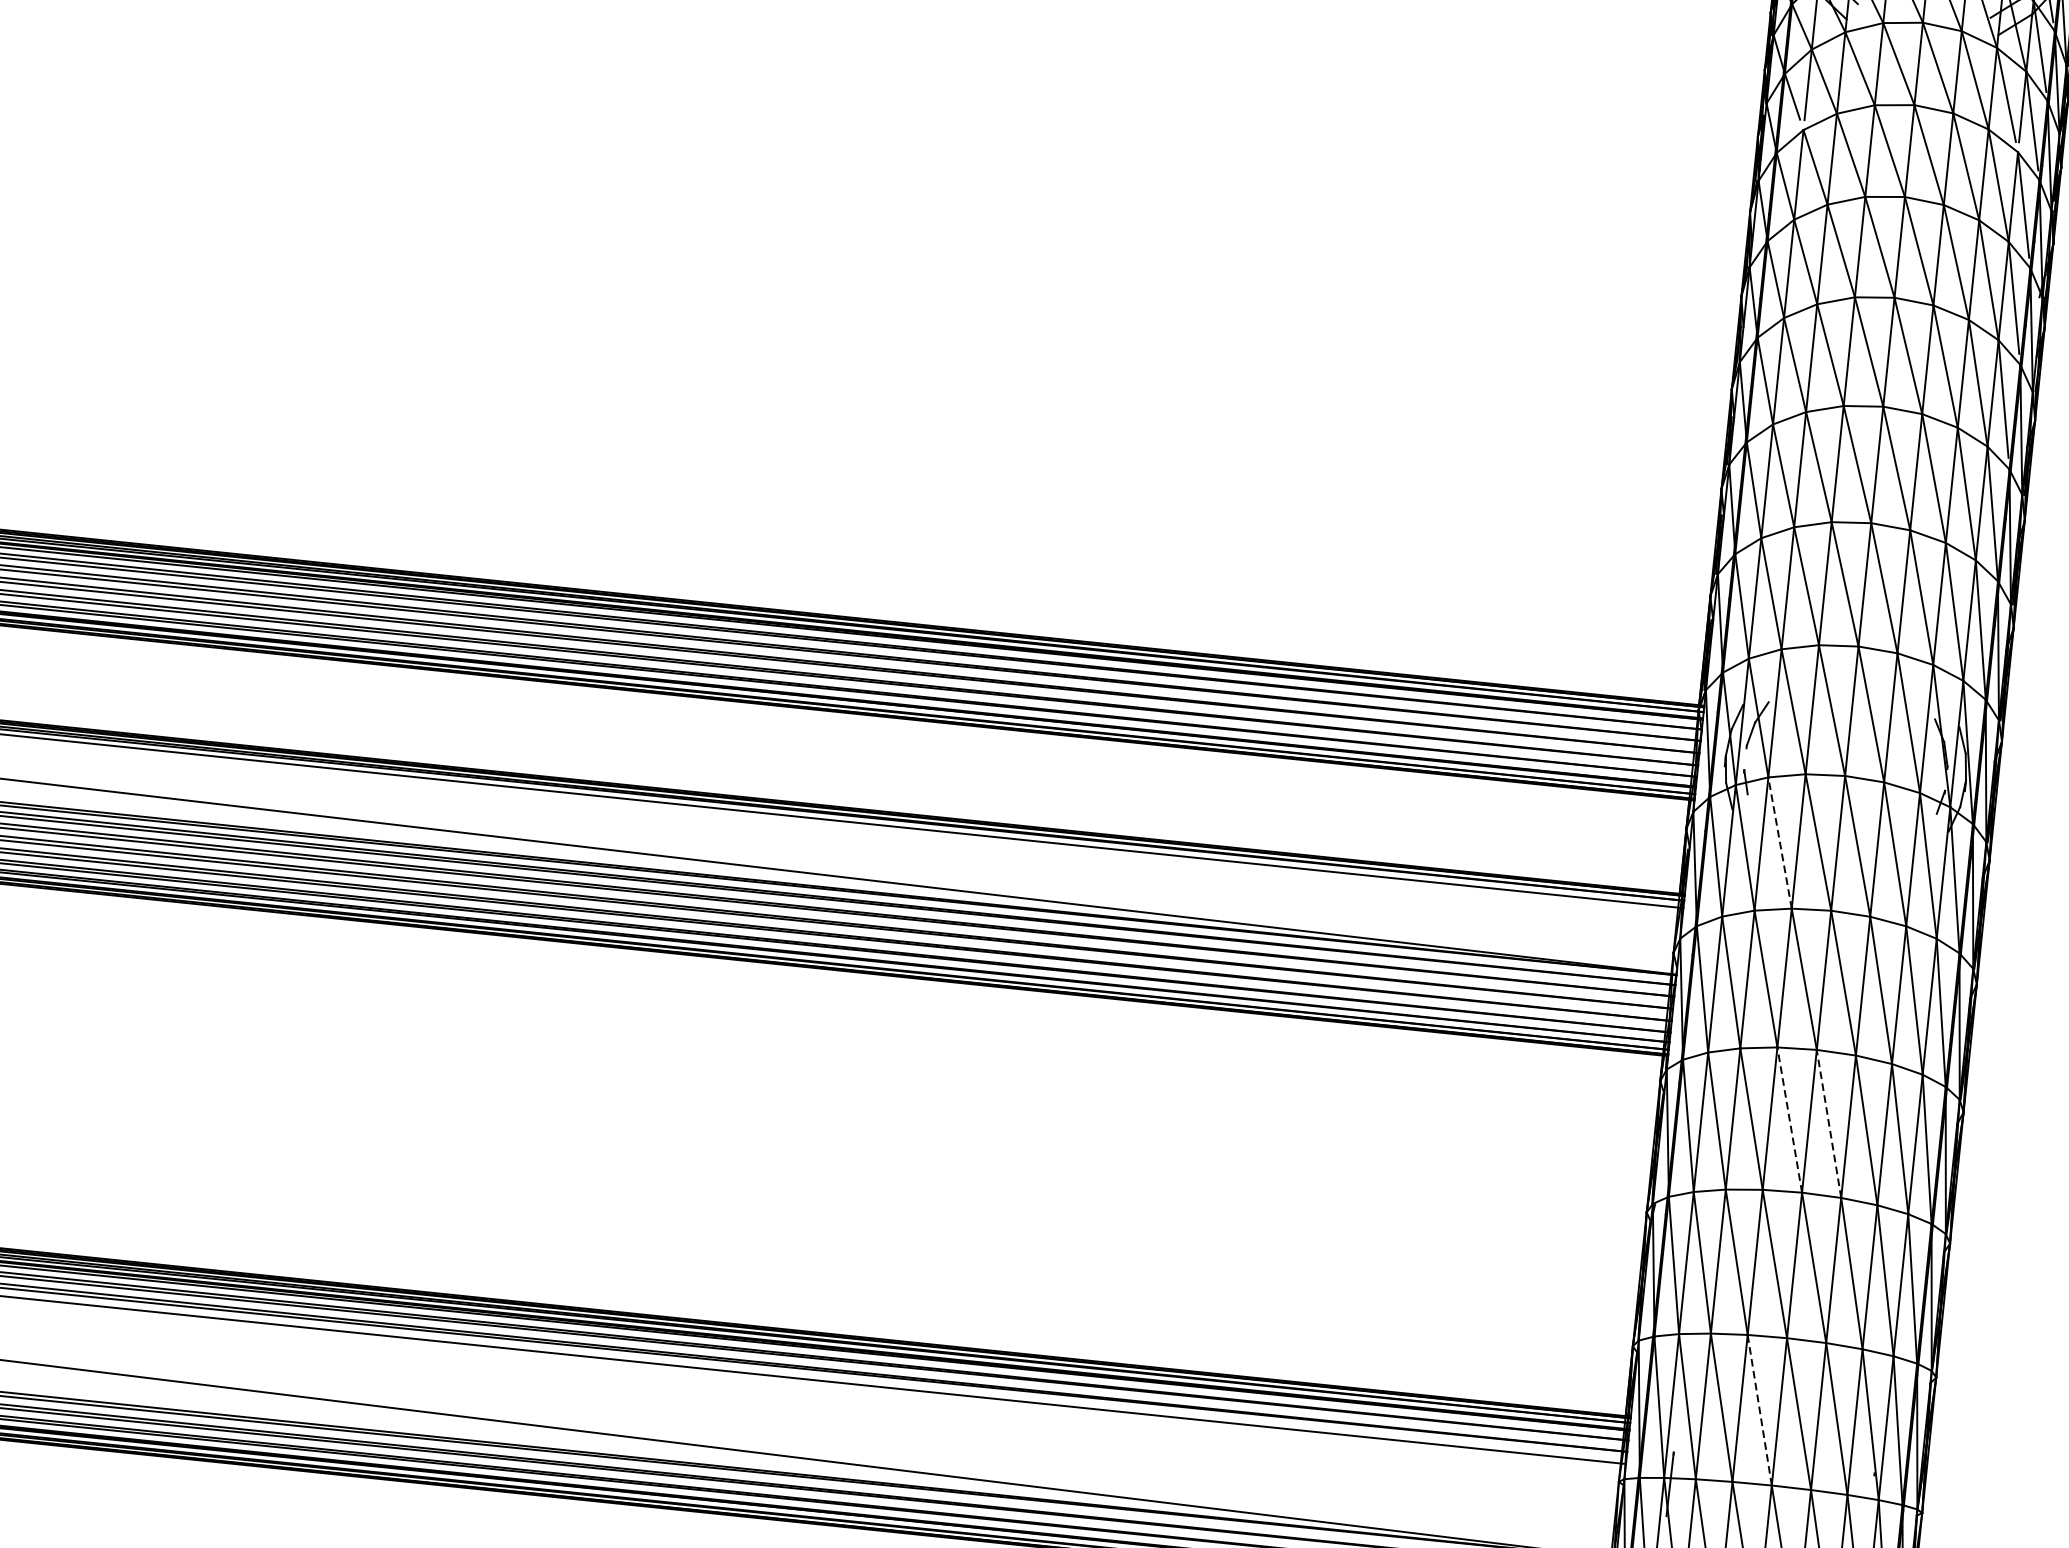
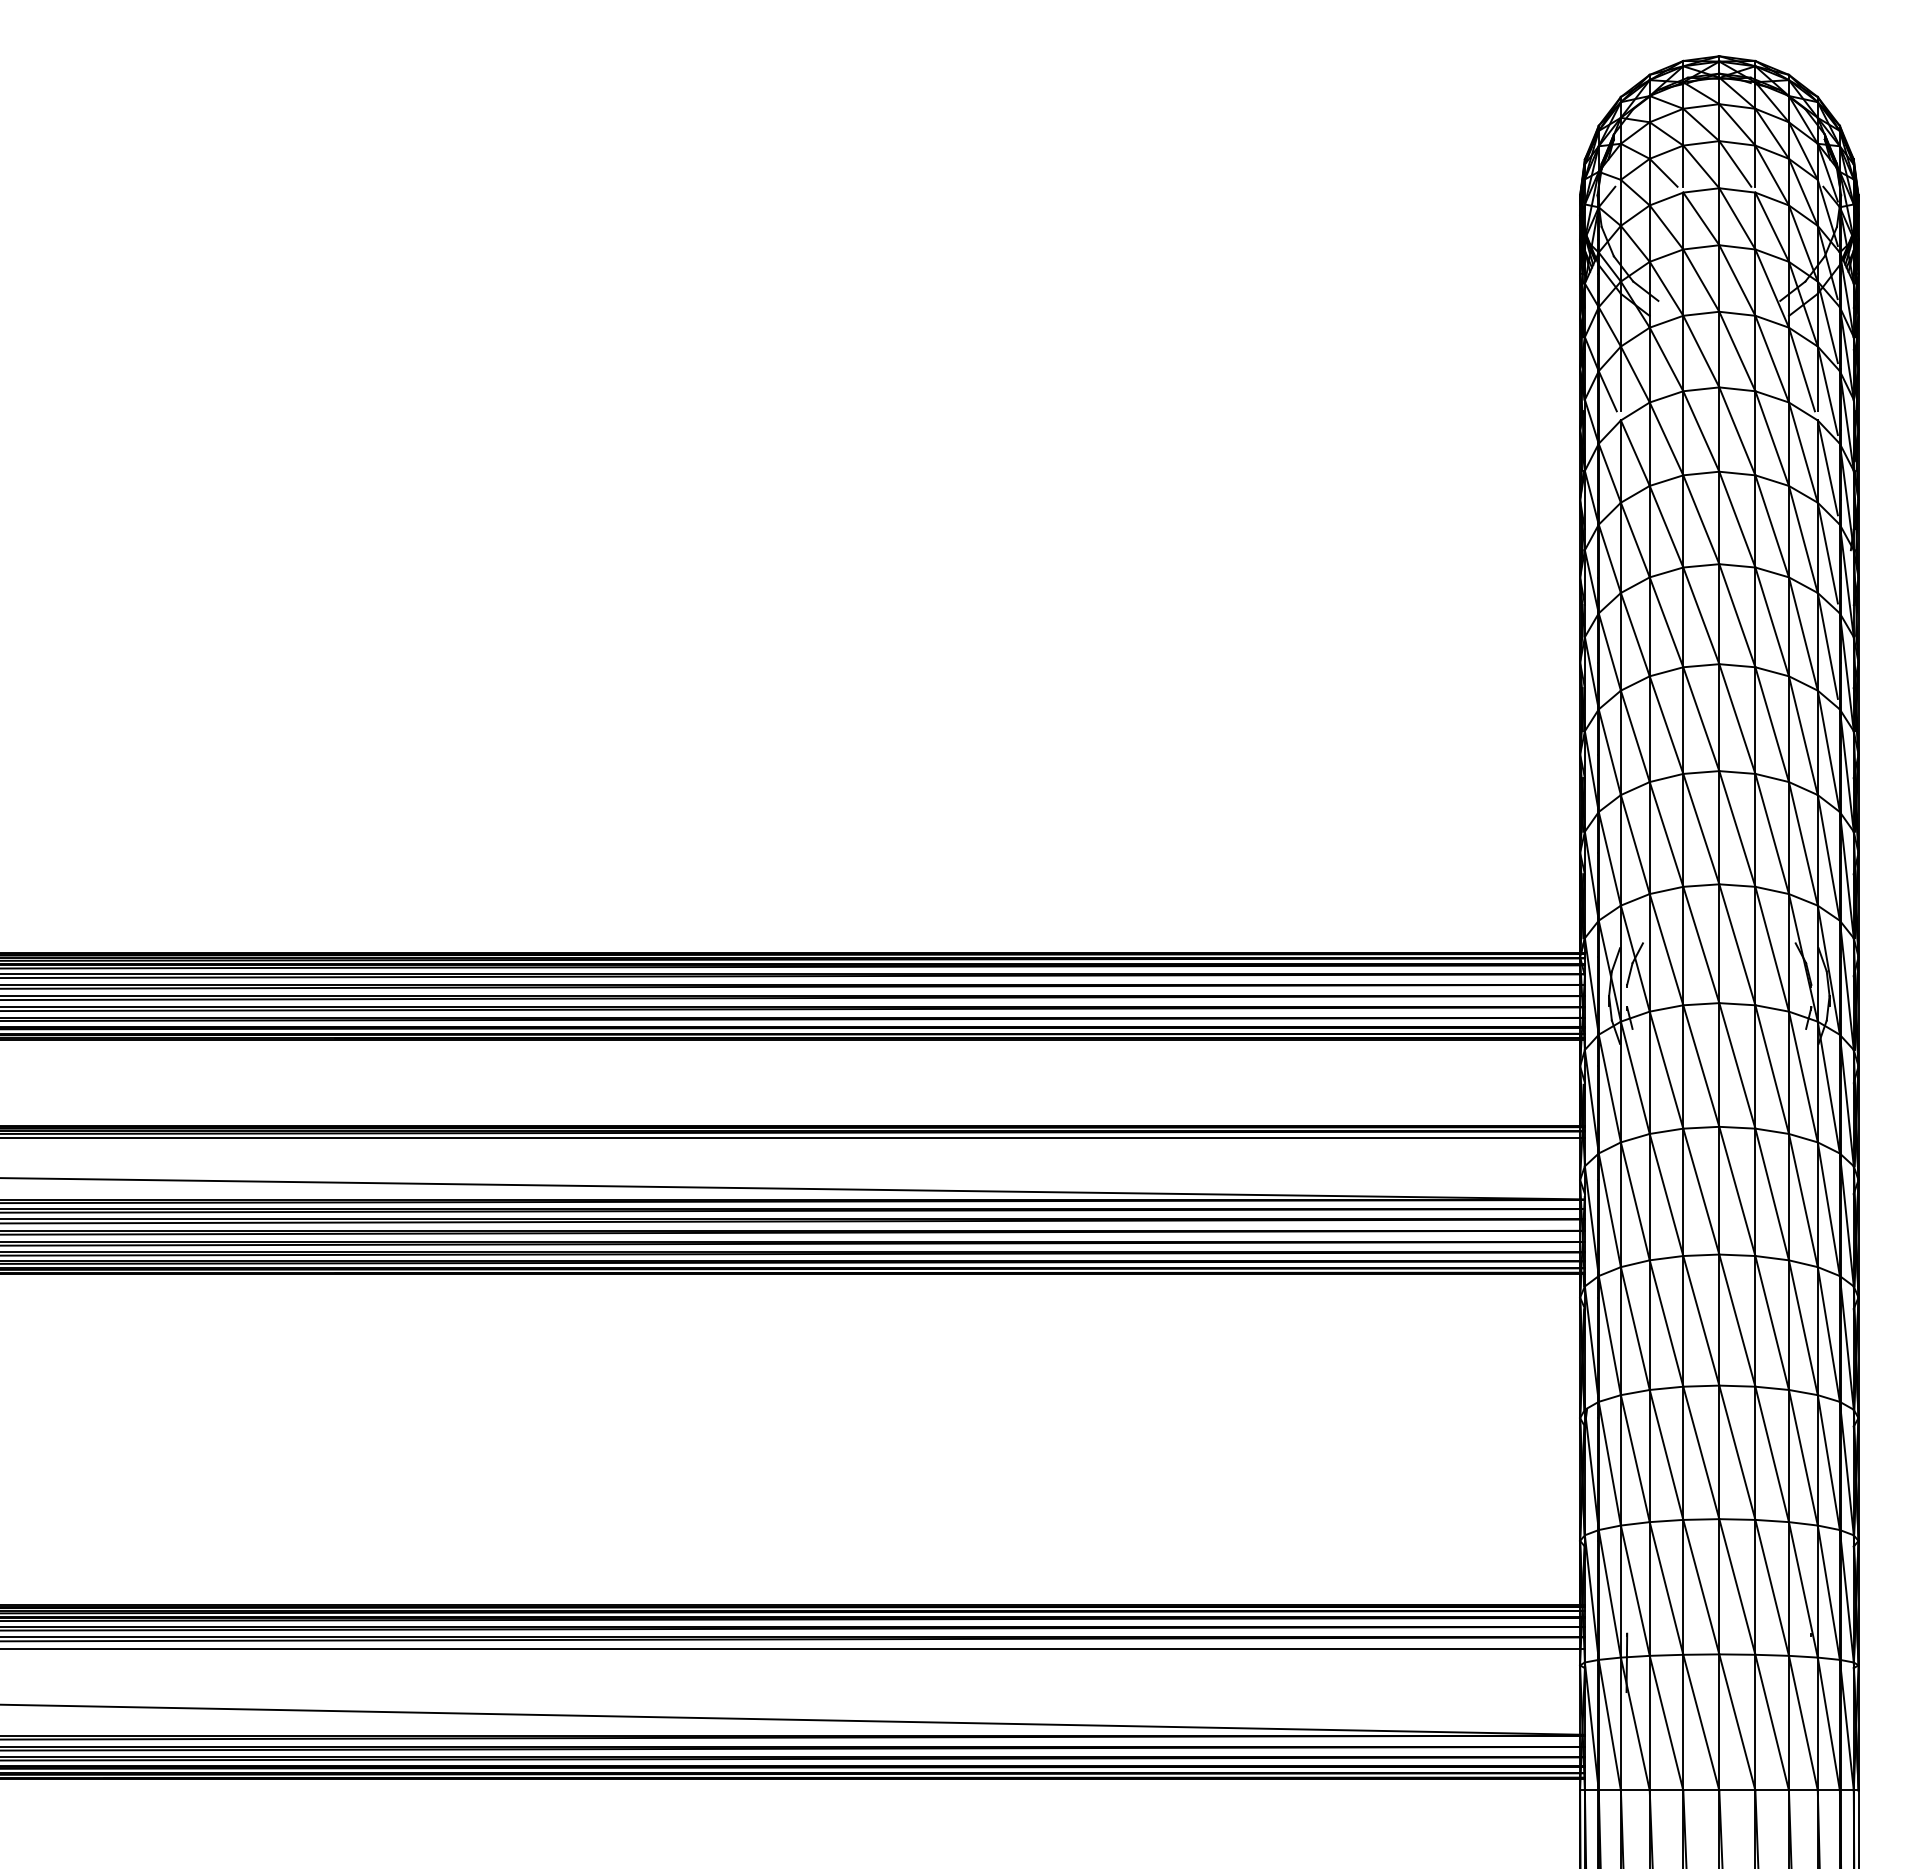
line: (1779, 843) -> (1666, 1070), dashed -> solid
line: (1789, 1119) -> (1701, 1320), dashed -> solid
line: (1829, 1123) -> (1737, 1320), dashed -> solid
line: (1759, 1410) -> (1701, 1587), dashed -> solid

